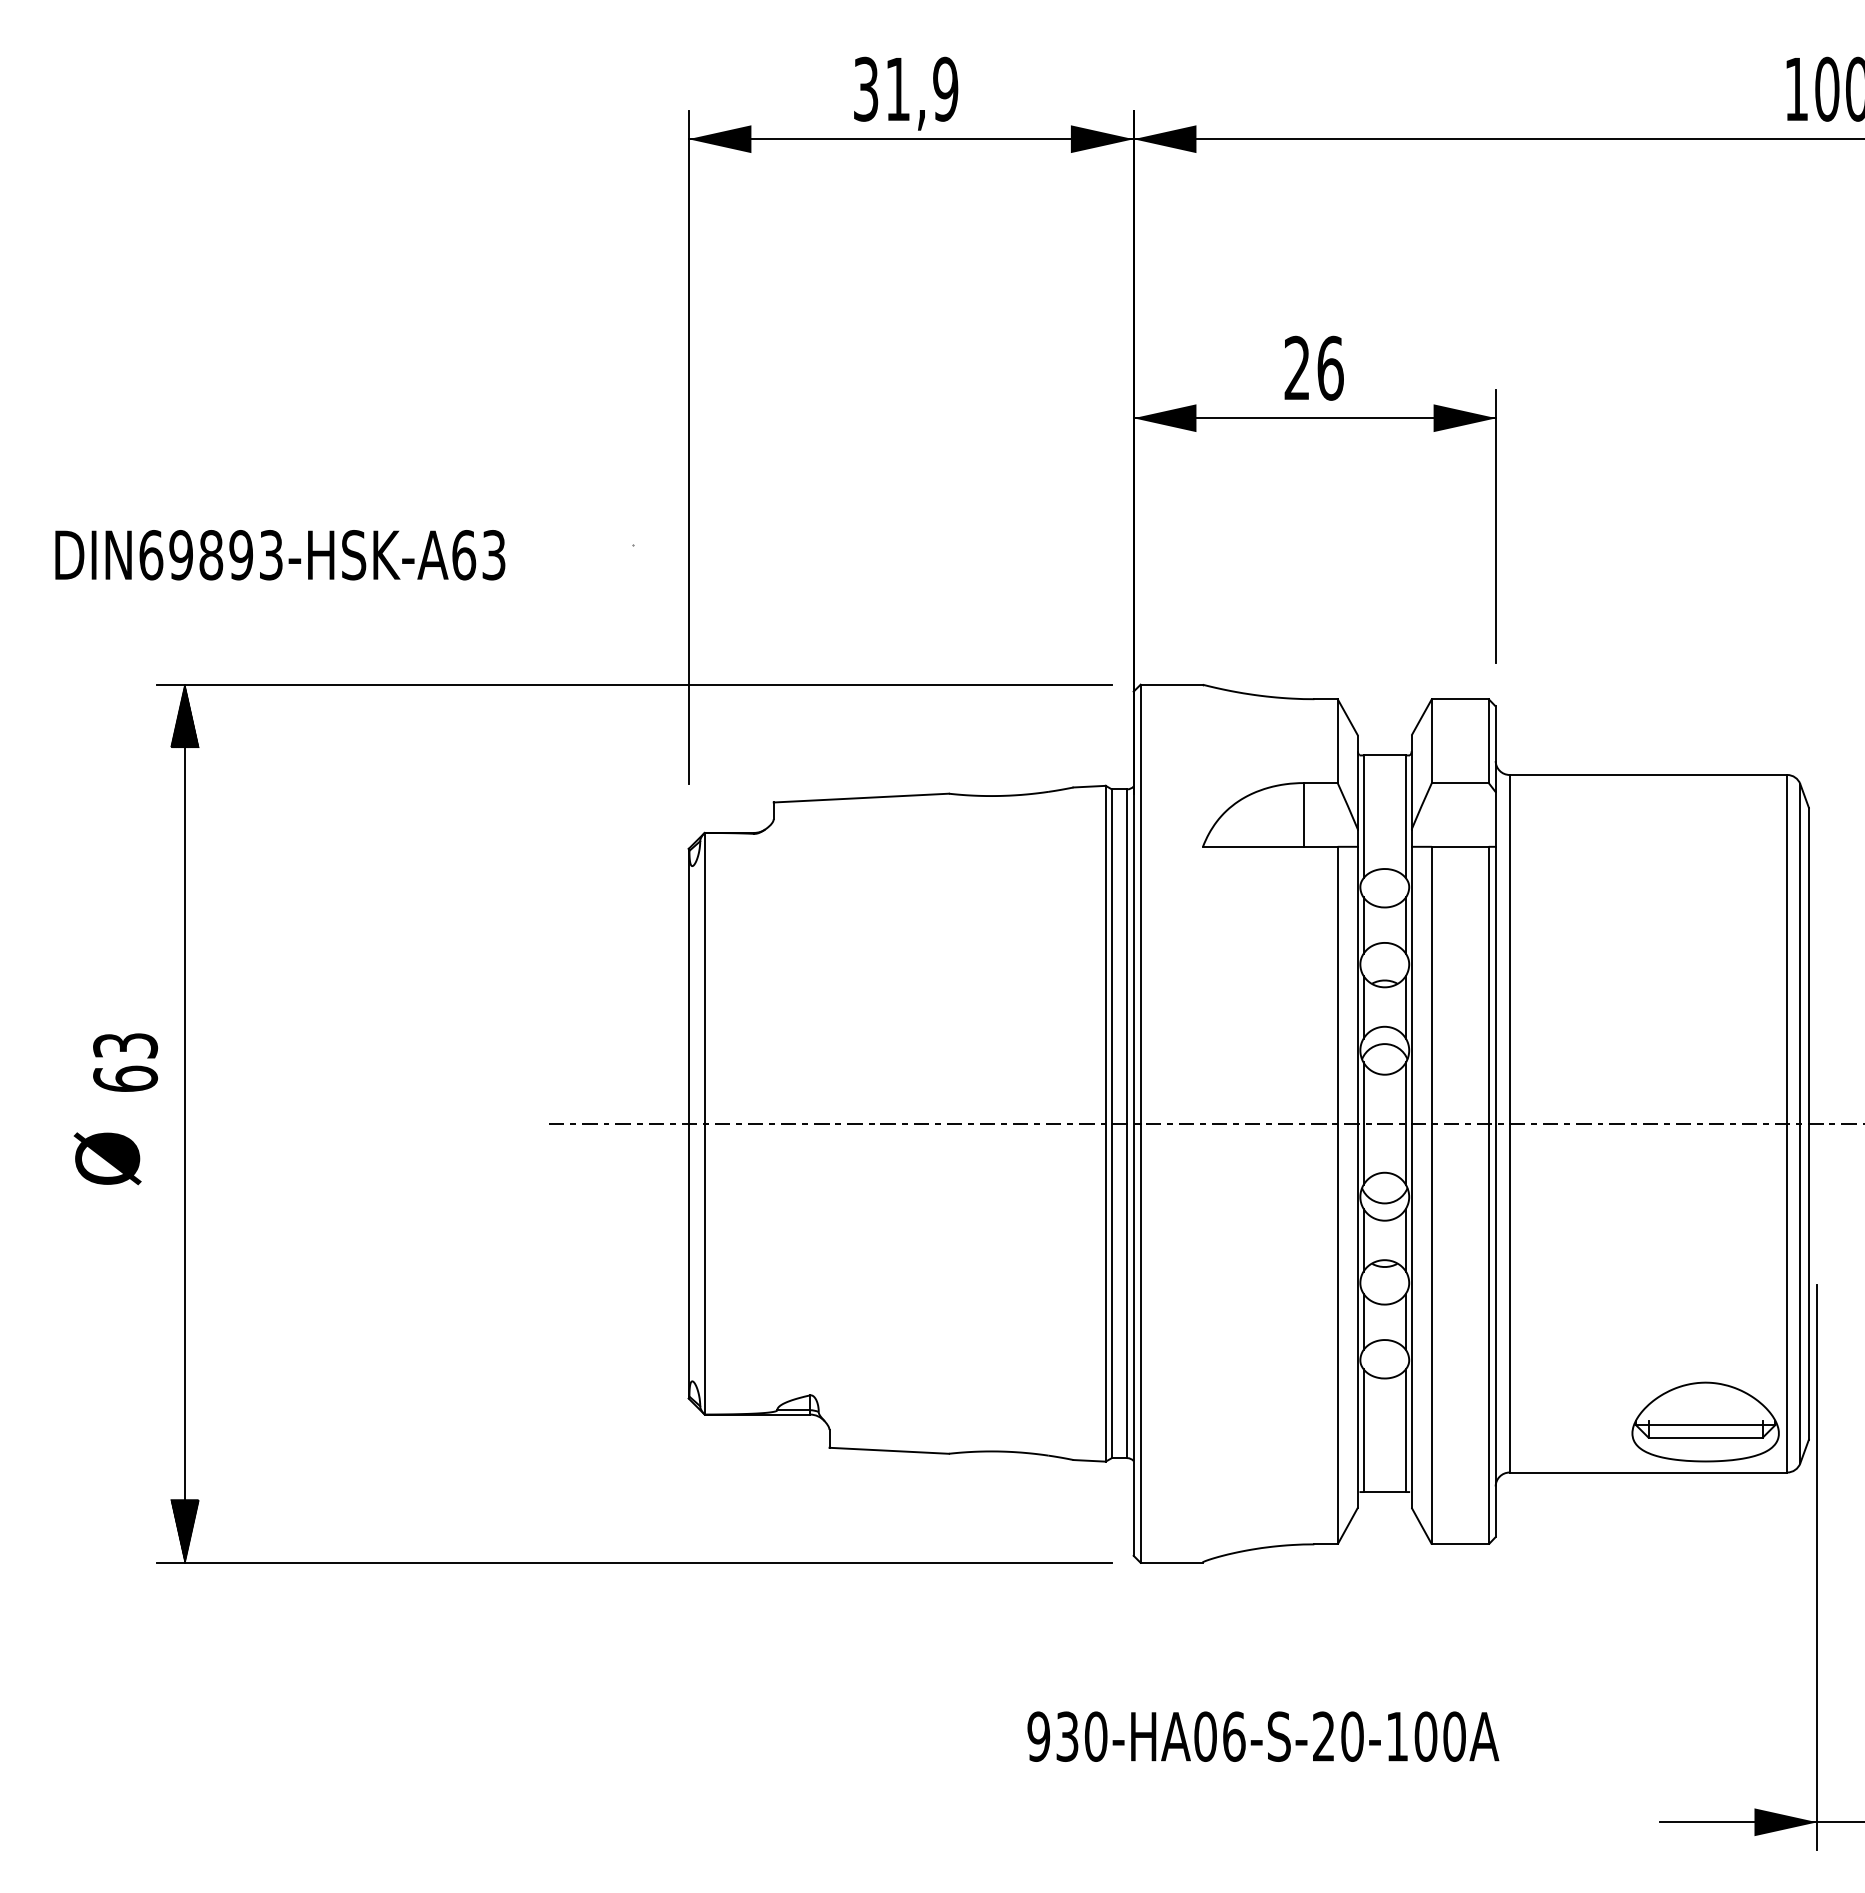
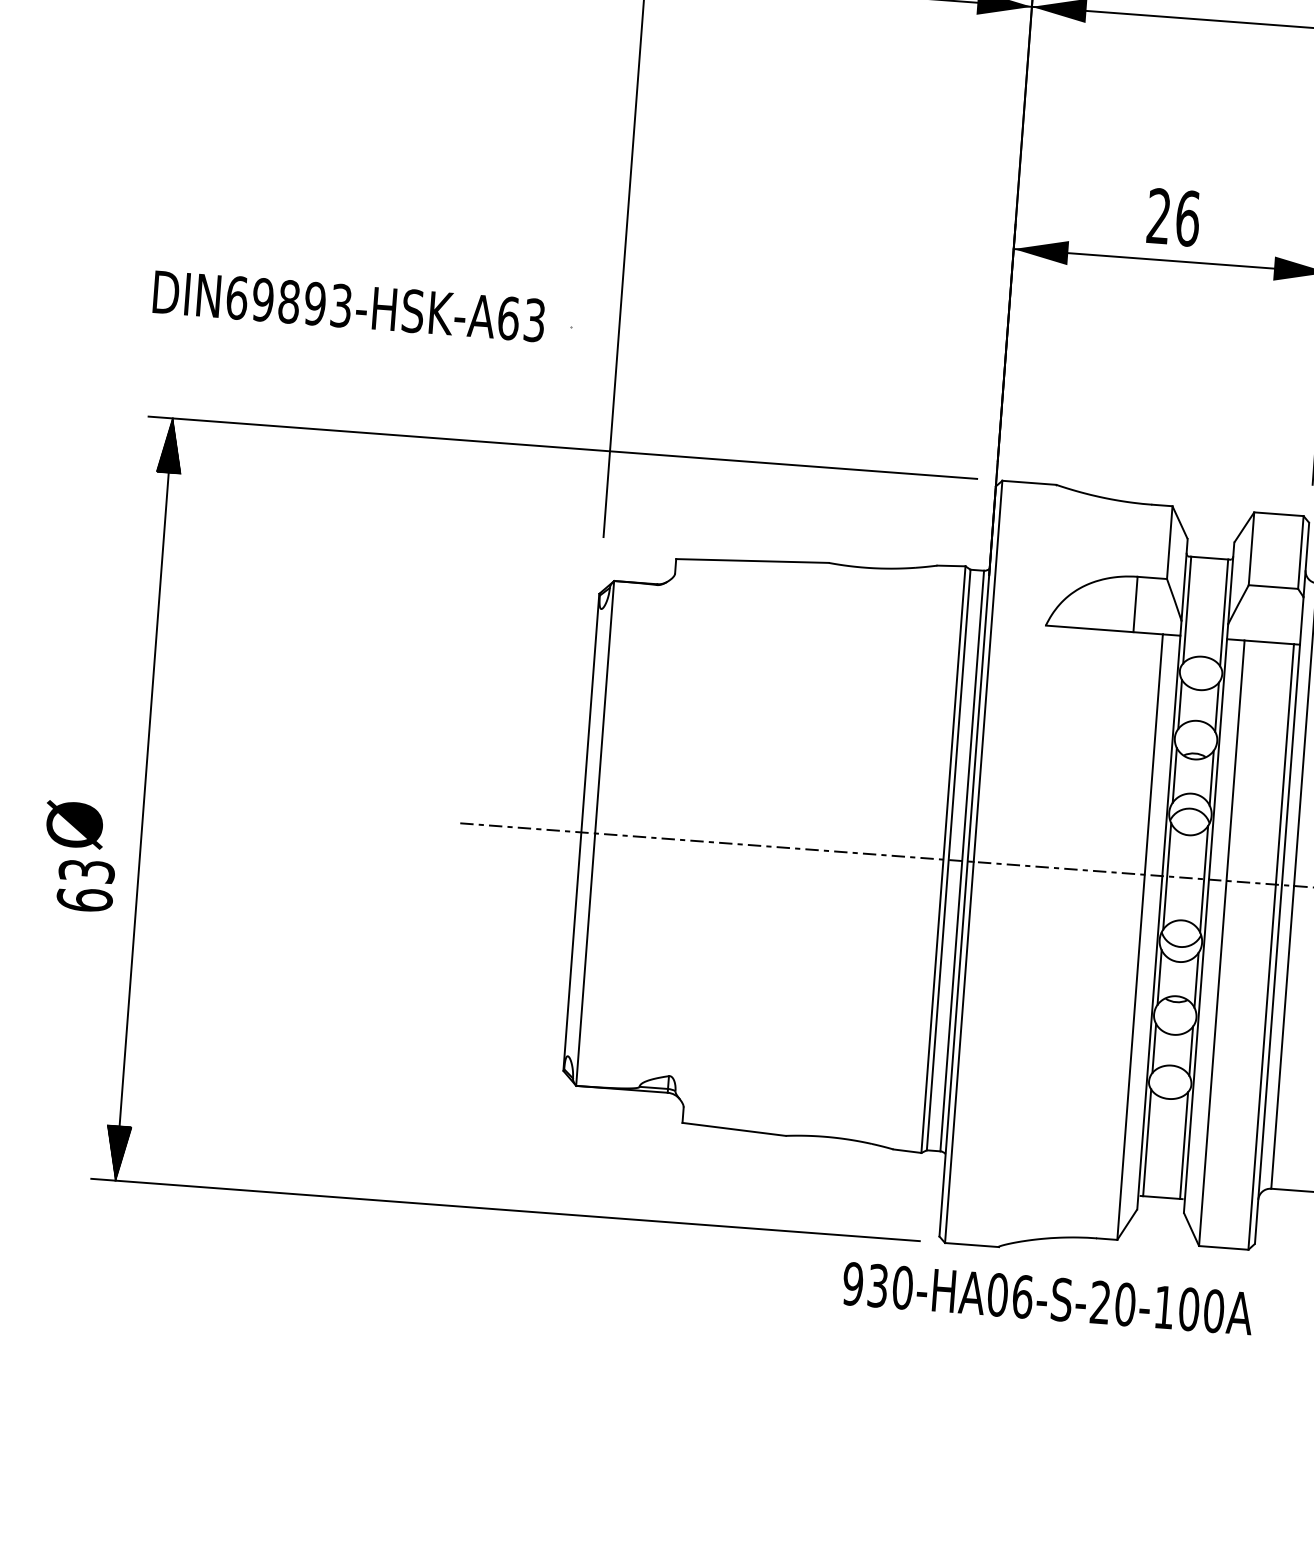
text: (280, 555) -> (349, 306), moved
text: (125, 1062) -> (85, 885), moved
text: (1263, 1736) -> (1048, 1298), moved

